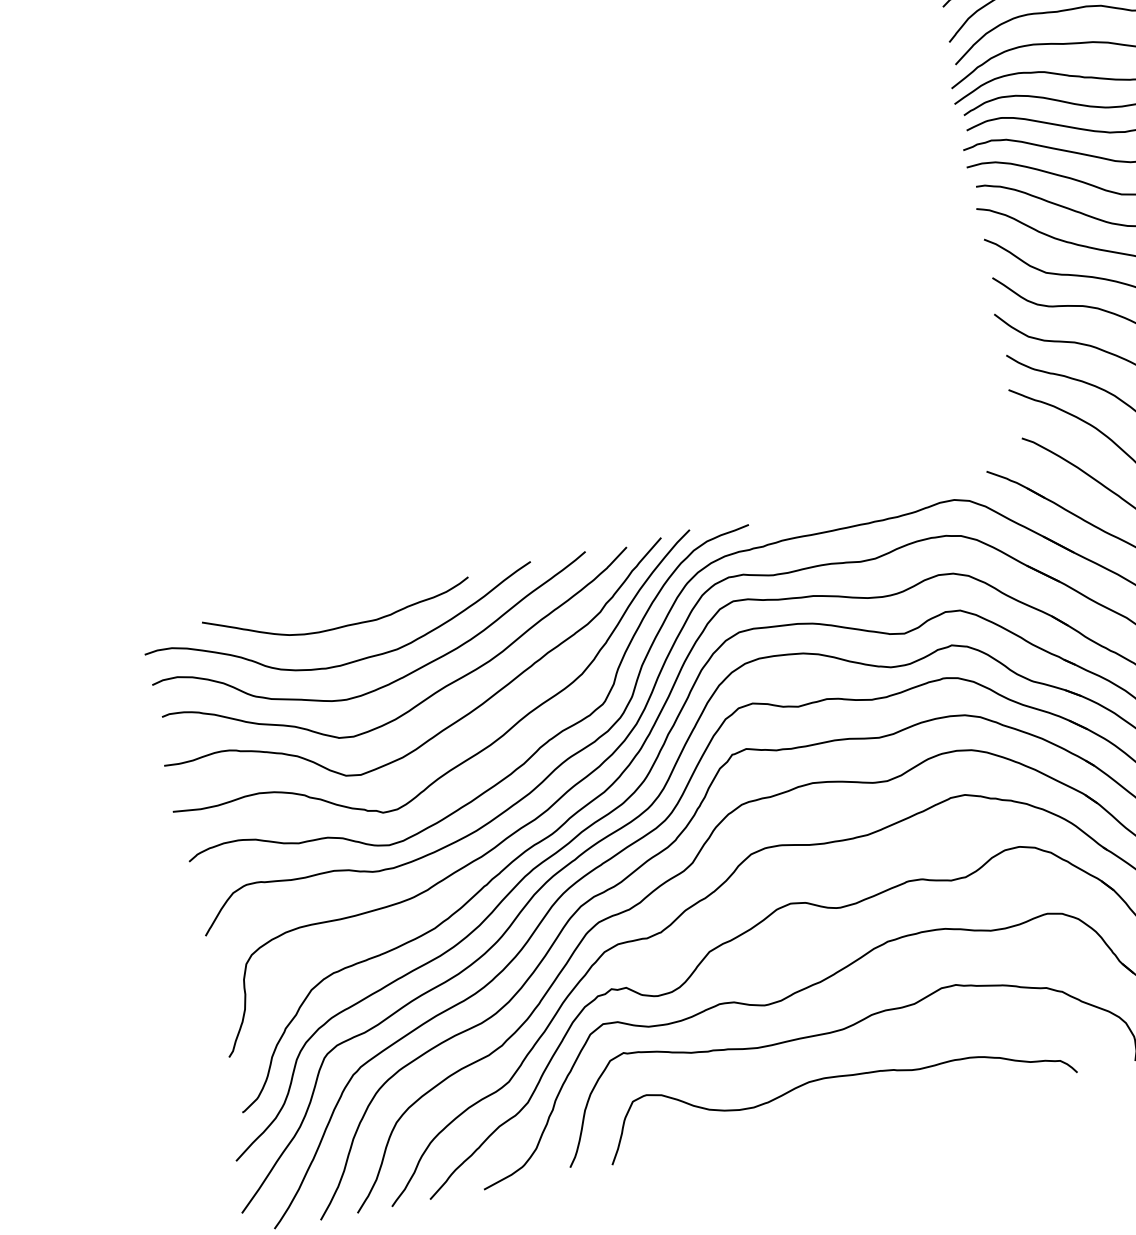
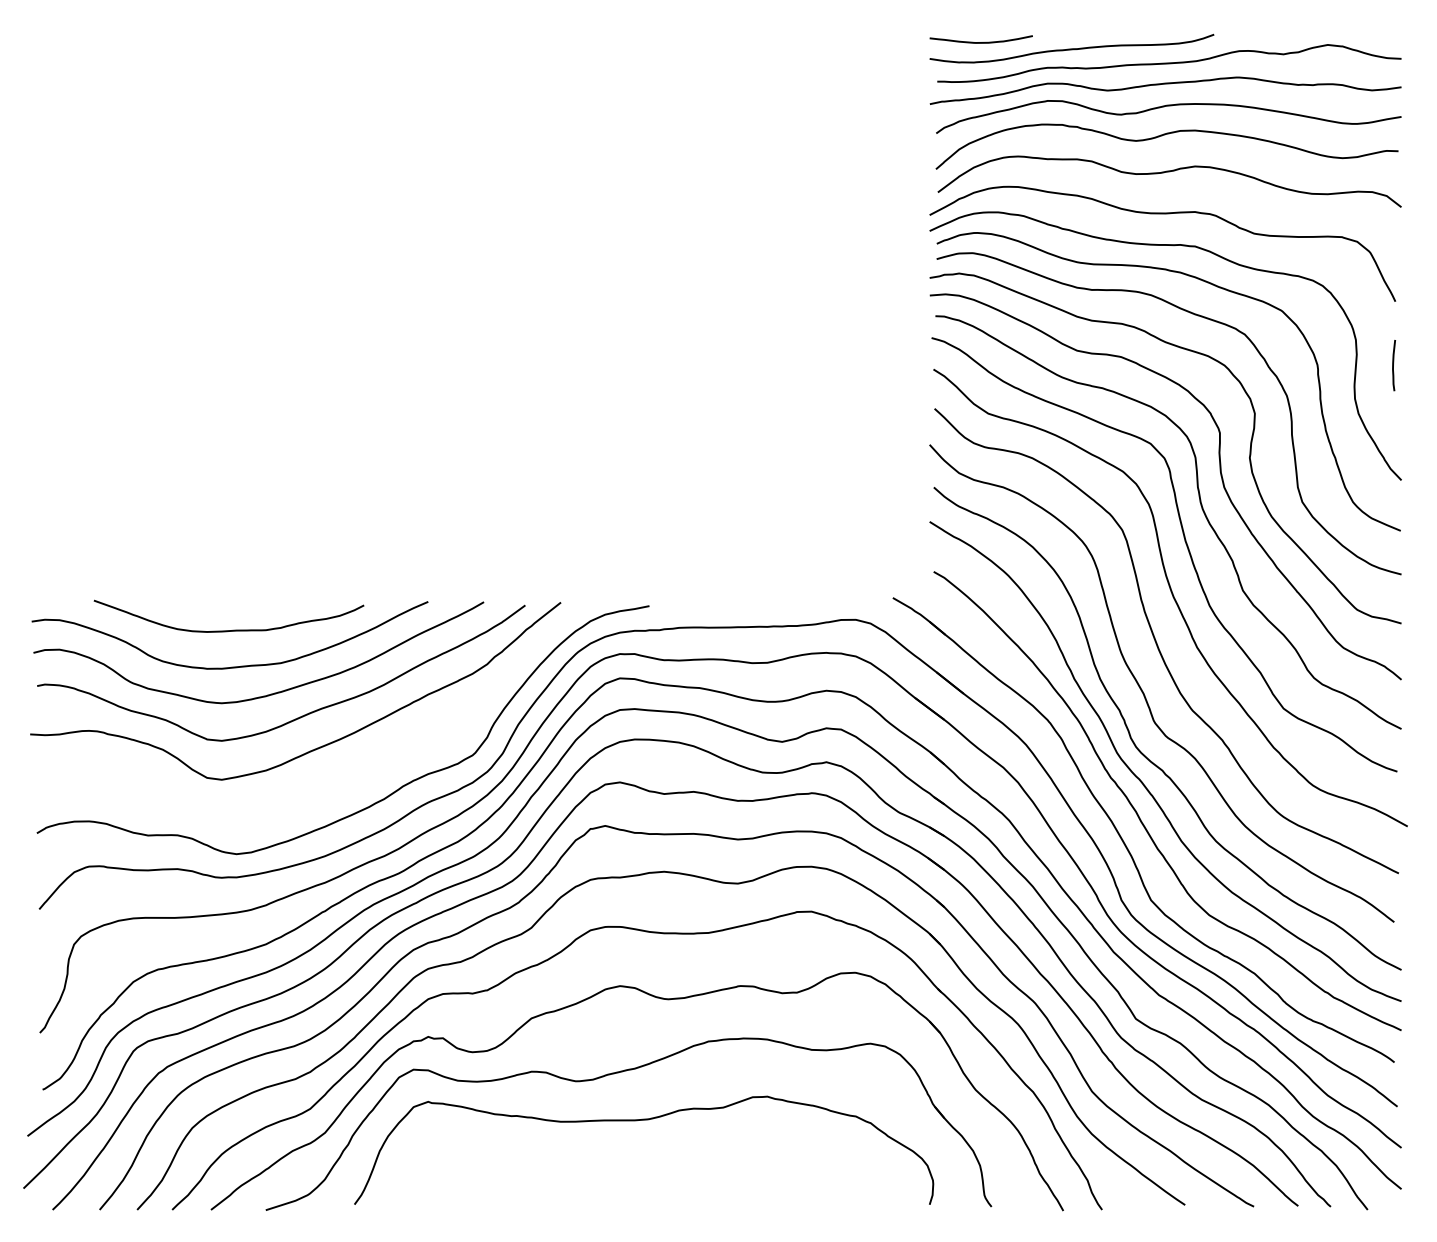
curve: (476, 752) -> (339, 779), removed
curve: (837, 1077) -> (633, 1165), removed

